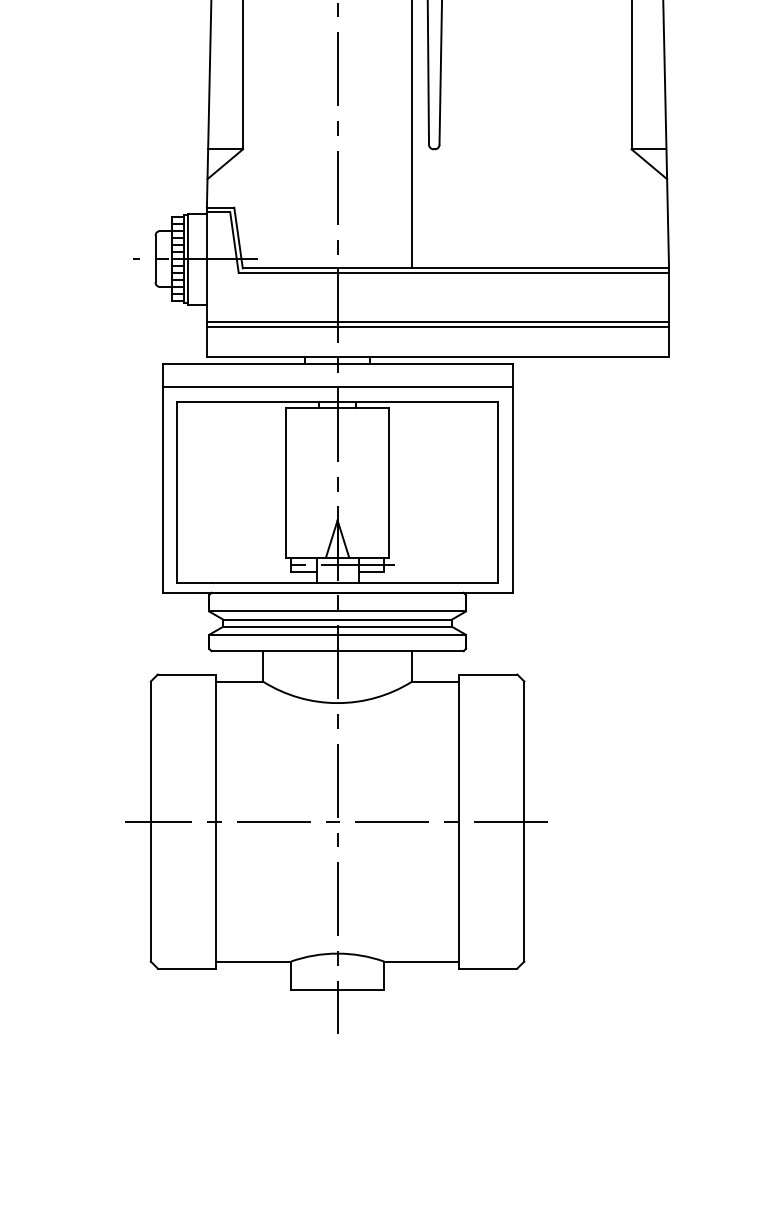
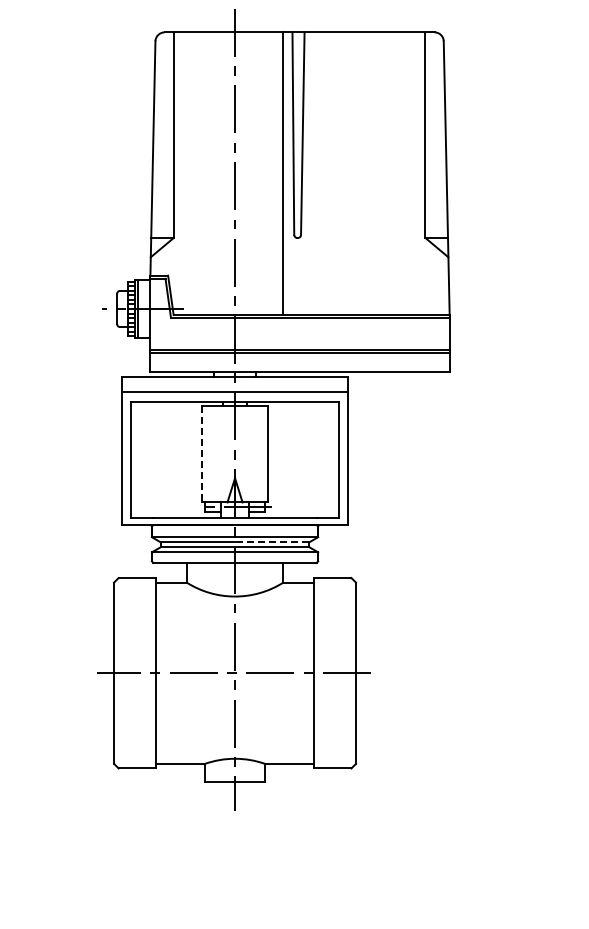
line: (285, 483) -> (201, 454), solid -> dashed
line: (393, 619) -> (271, 542), solid -> dashed

